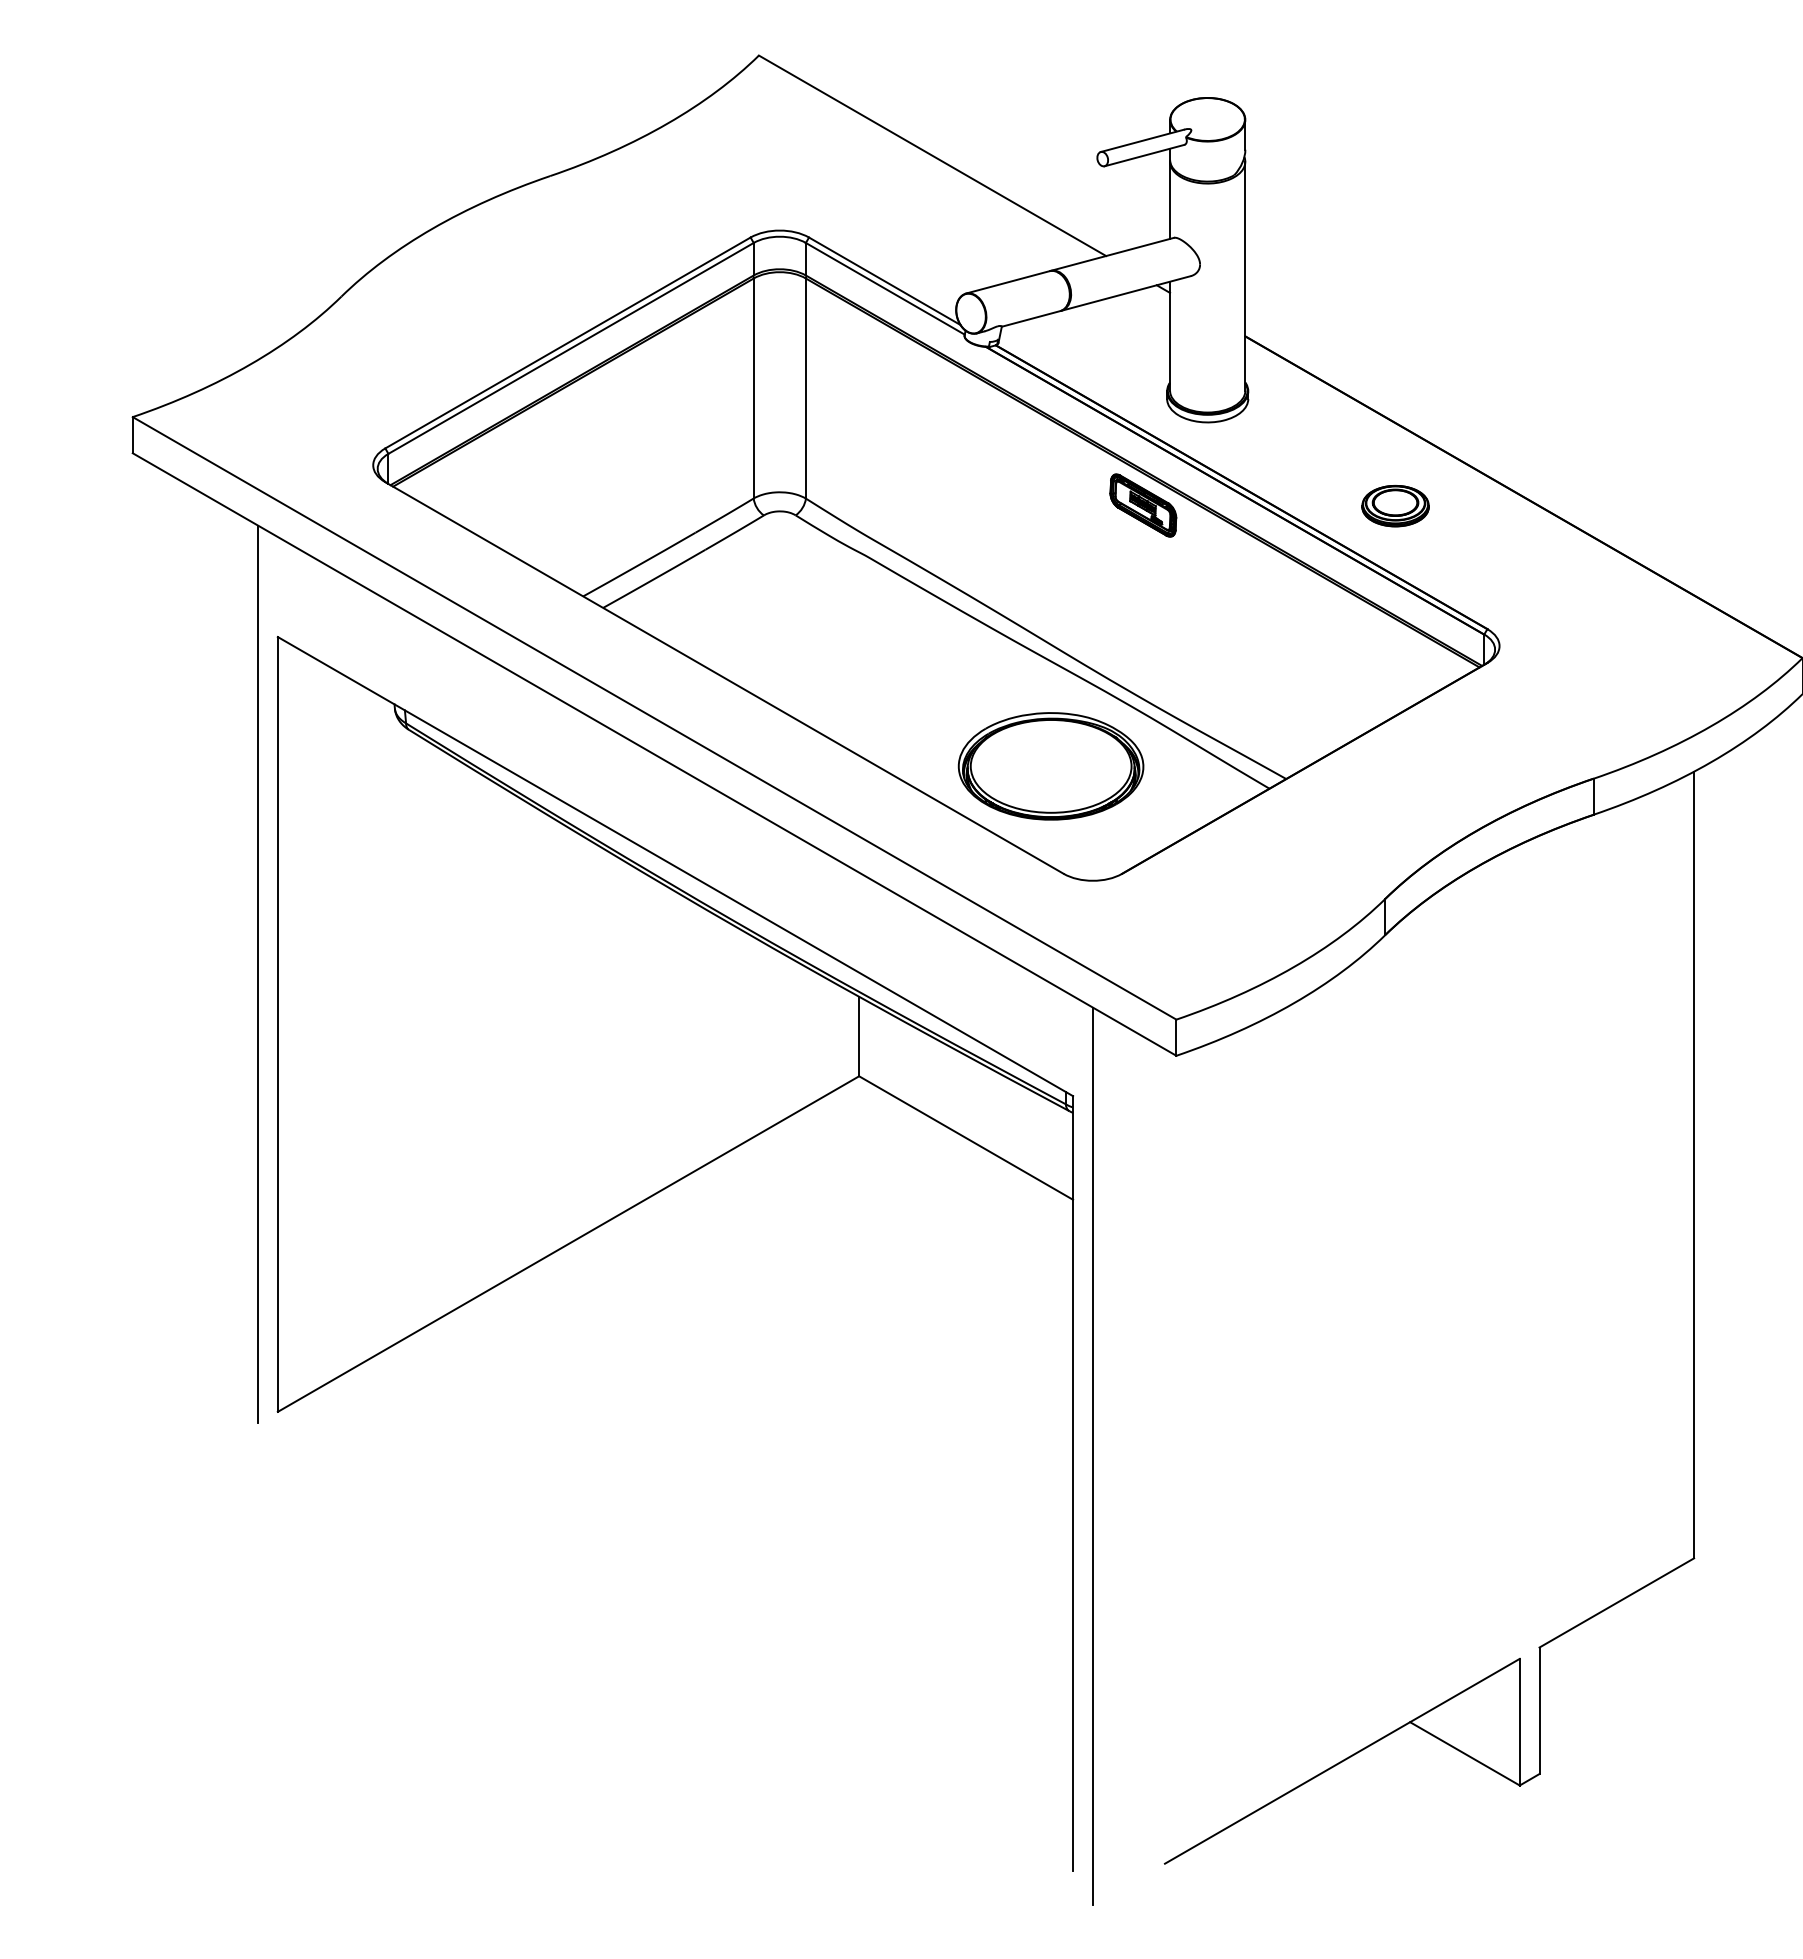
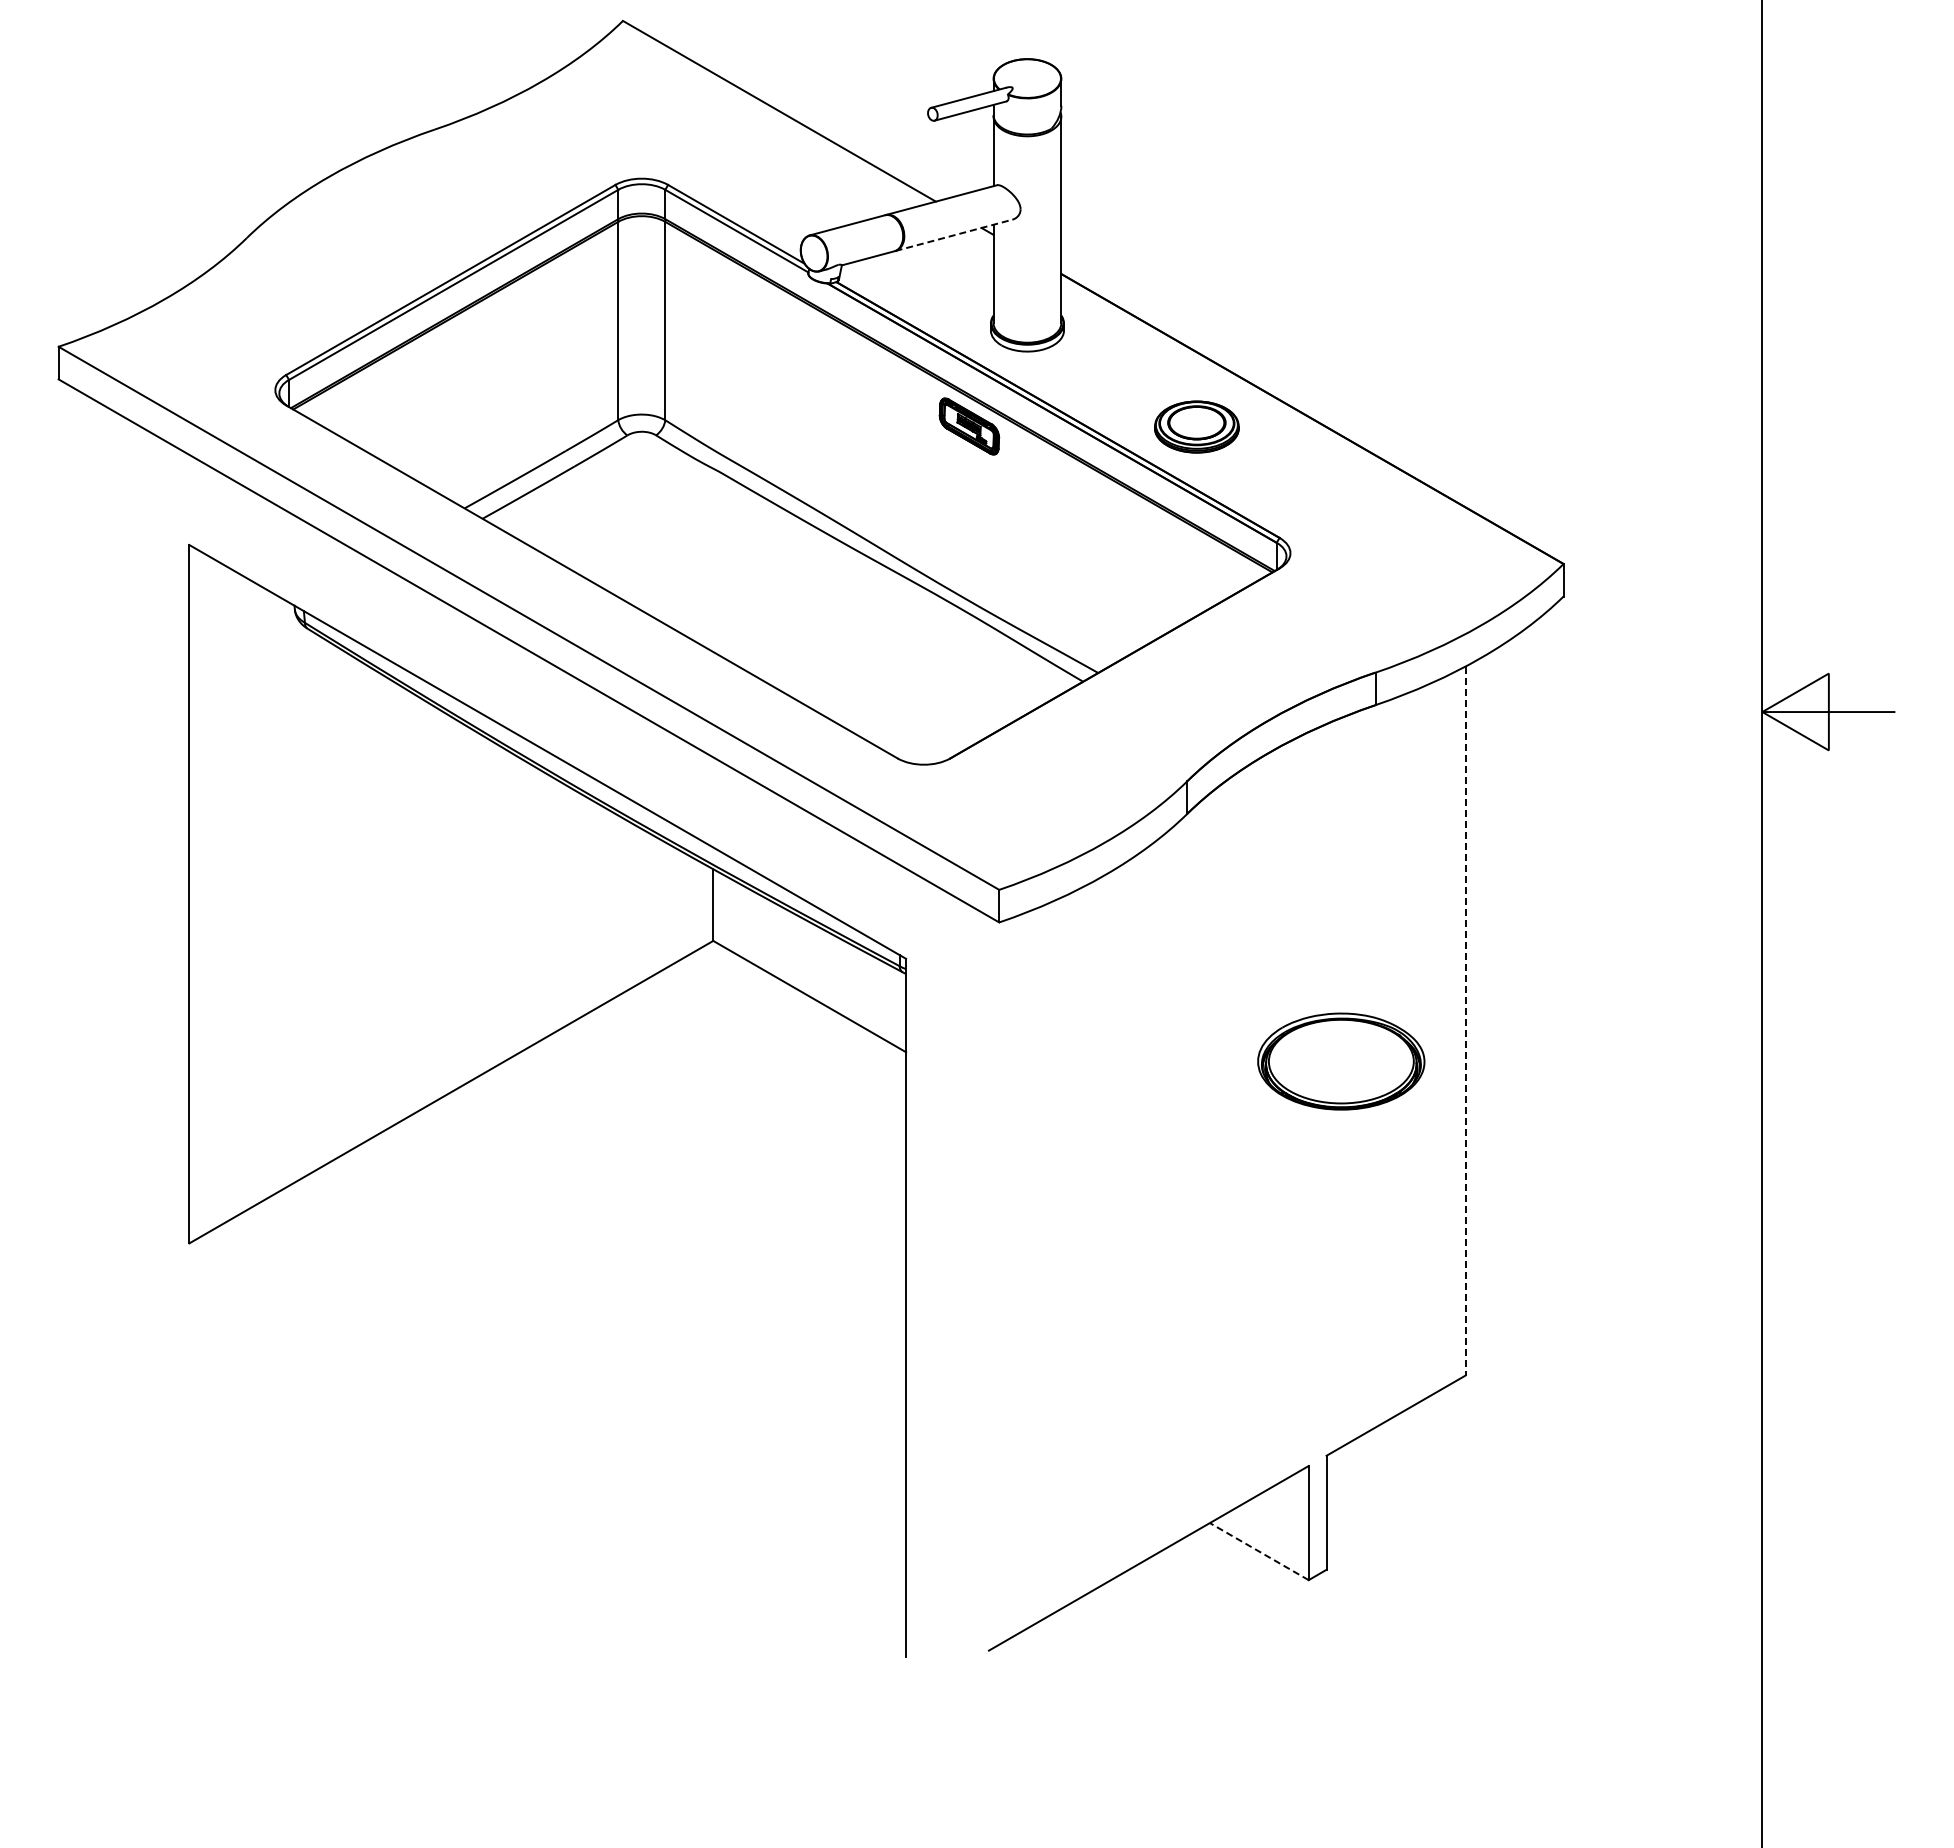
line: (1126, 293) -> (954, 235), solid -> dashed
part: (1395, 505) -> (1196, 426), size x1.4
part: (1051, 766) -> (1341, 1061), moved
line: (258, 973) -> (171, 848), removed
line: (1693, 1165) -> (1465, 1021), solid -> dashed
line: (1093, 1456) -> (924, 1283), removed
line: (1464, 1753) -> (1258, 1551), solid -> dashed

